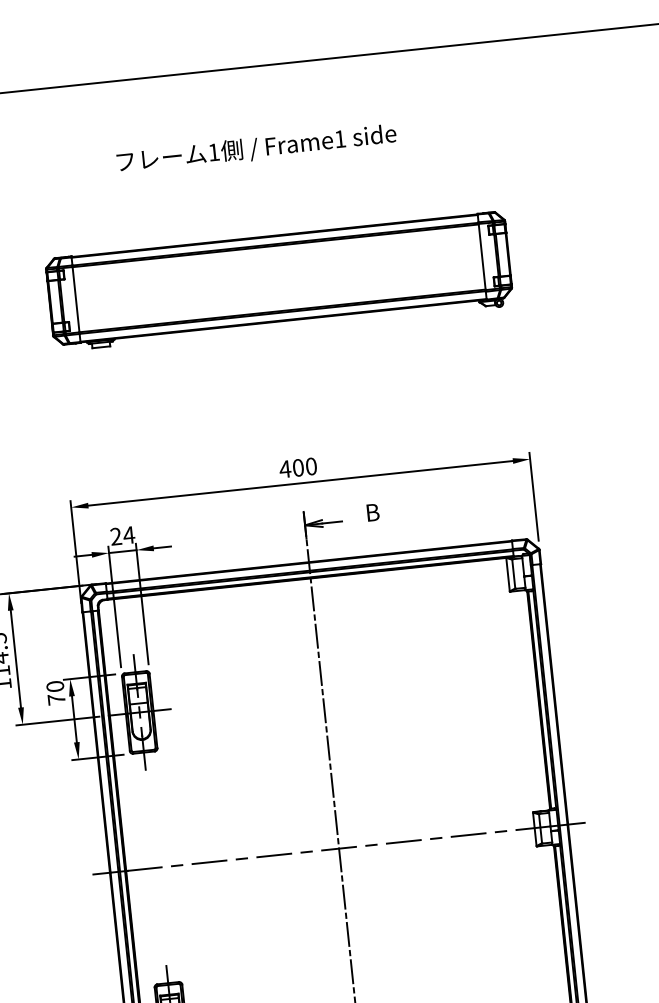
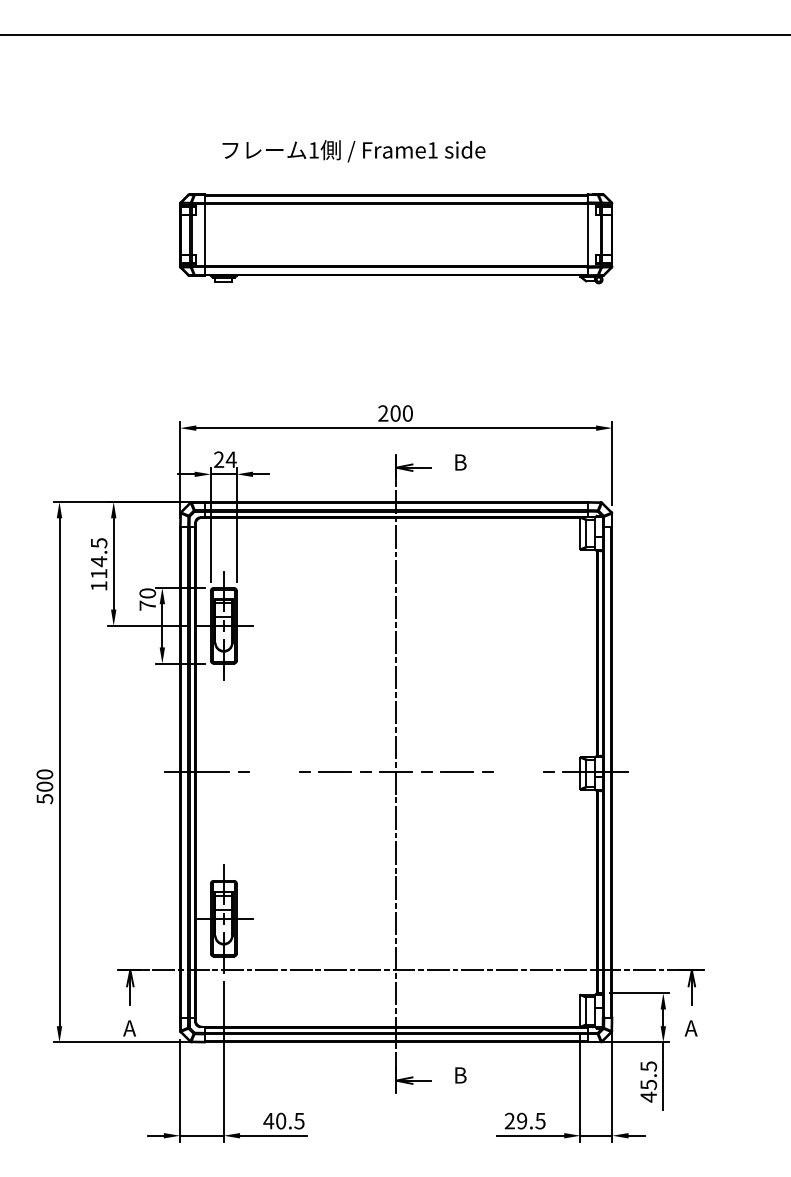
text: (256, 149) -> (353, 151), moved
text: (284, 469) -> (382, 413), 400 -> 200
line: (468, 835) -> (518, 772), removed
line: (209, 862) -> (274, 772), removed

